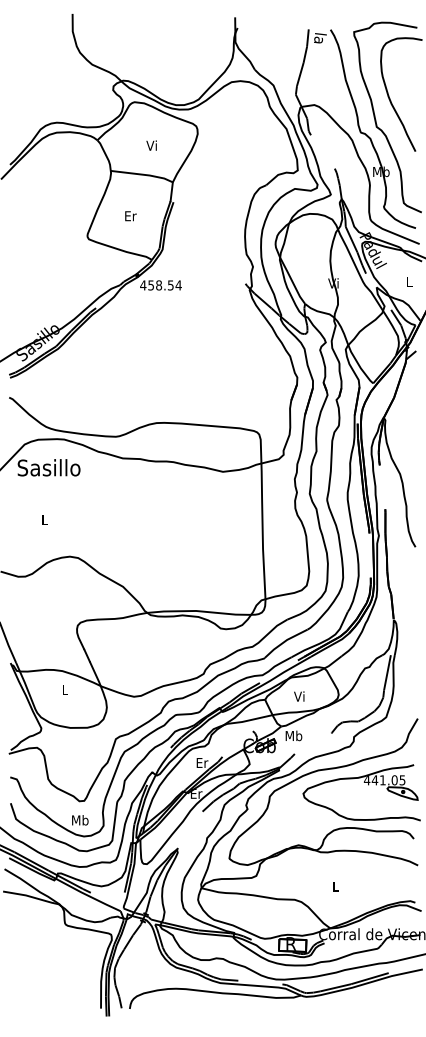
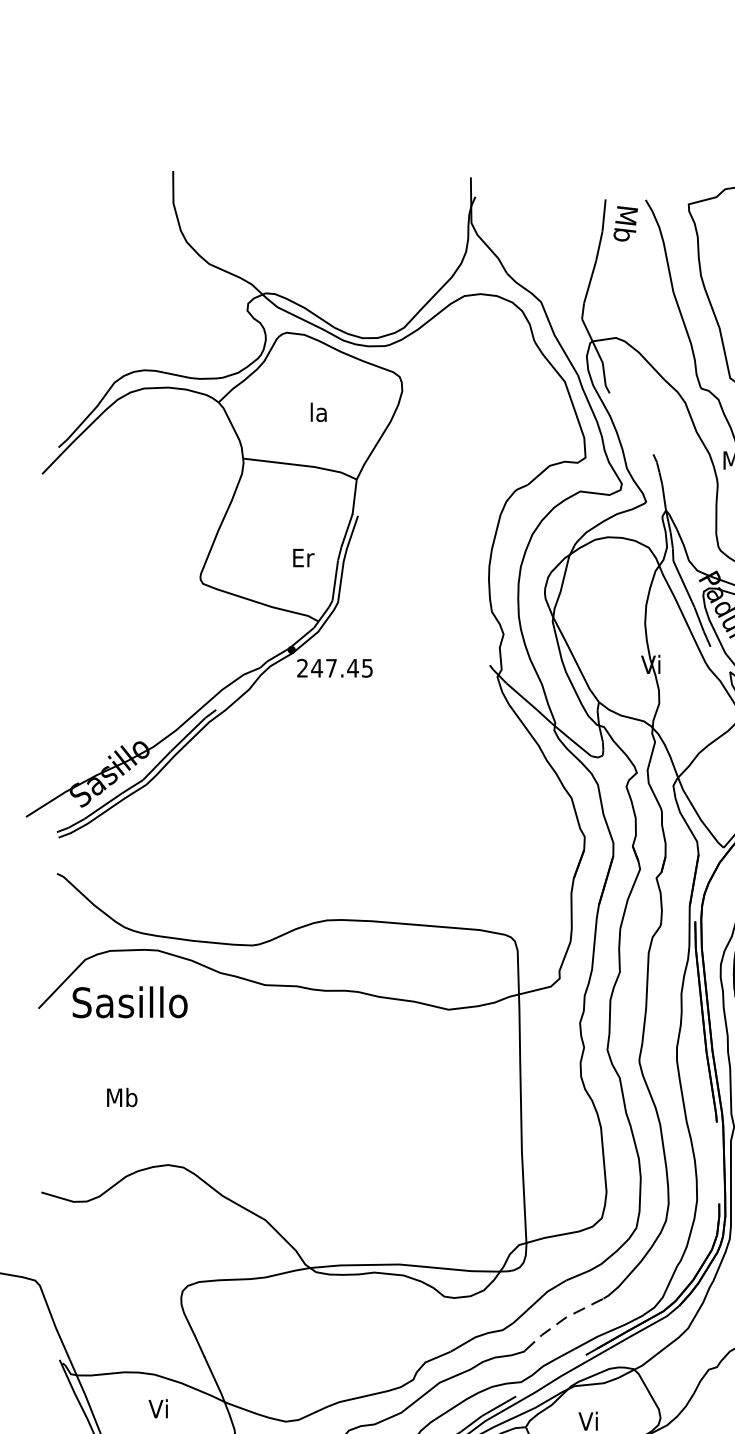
text: (319, 43) -> (625, 225), la -> Mb
text: (151, 145) -> (317, 412), Vi -> la
text: (130, 216) -> (302, 558), moved
text: (160, 285) -> (334, 668), 458.54 -> 247.45
text: (44, 519) -> (121, 1096), L -> Mb
line: (284, 641) -> (561, 1320), solid -> dashed
text: (64, 689) -> (158, 1408), L -> Vi

